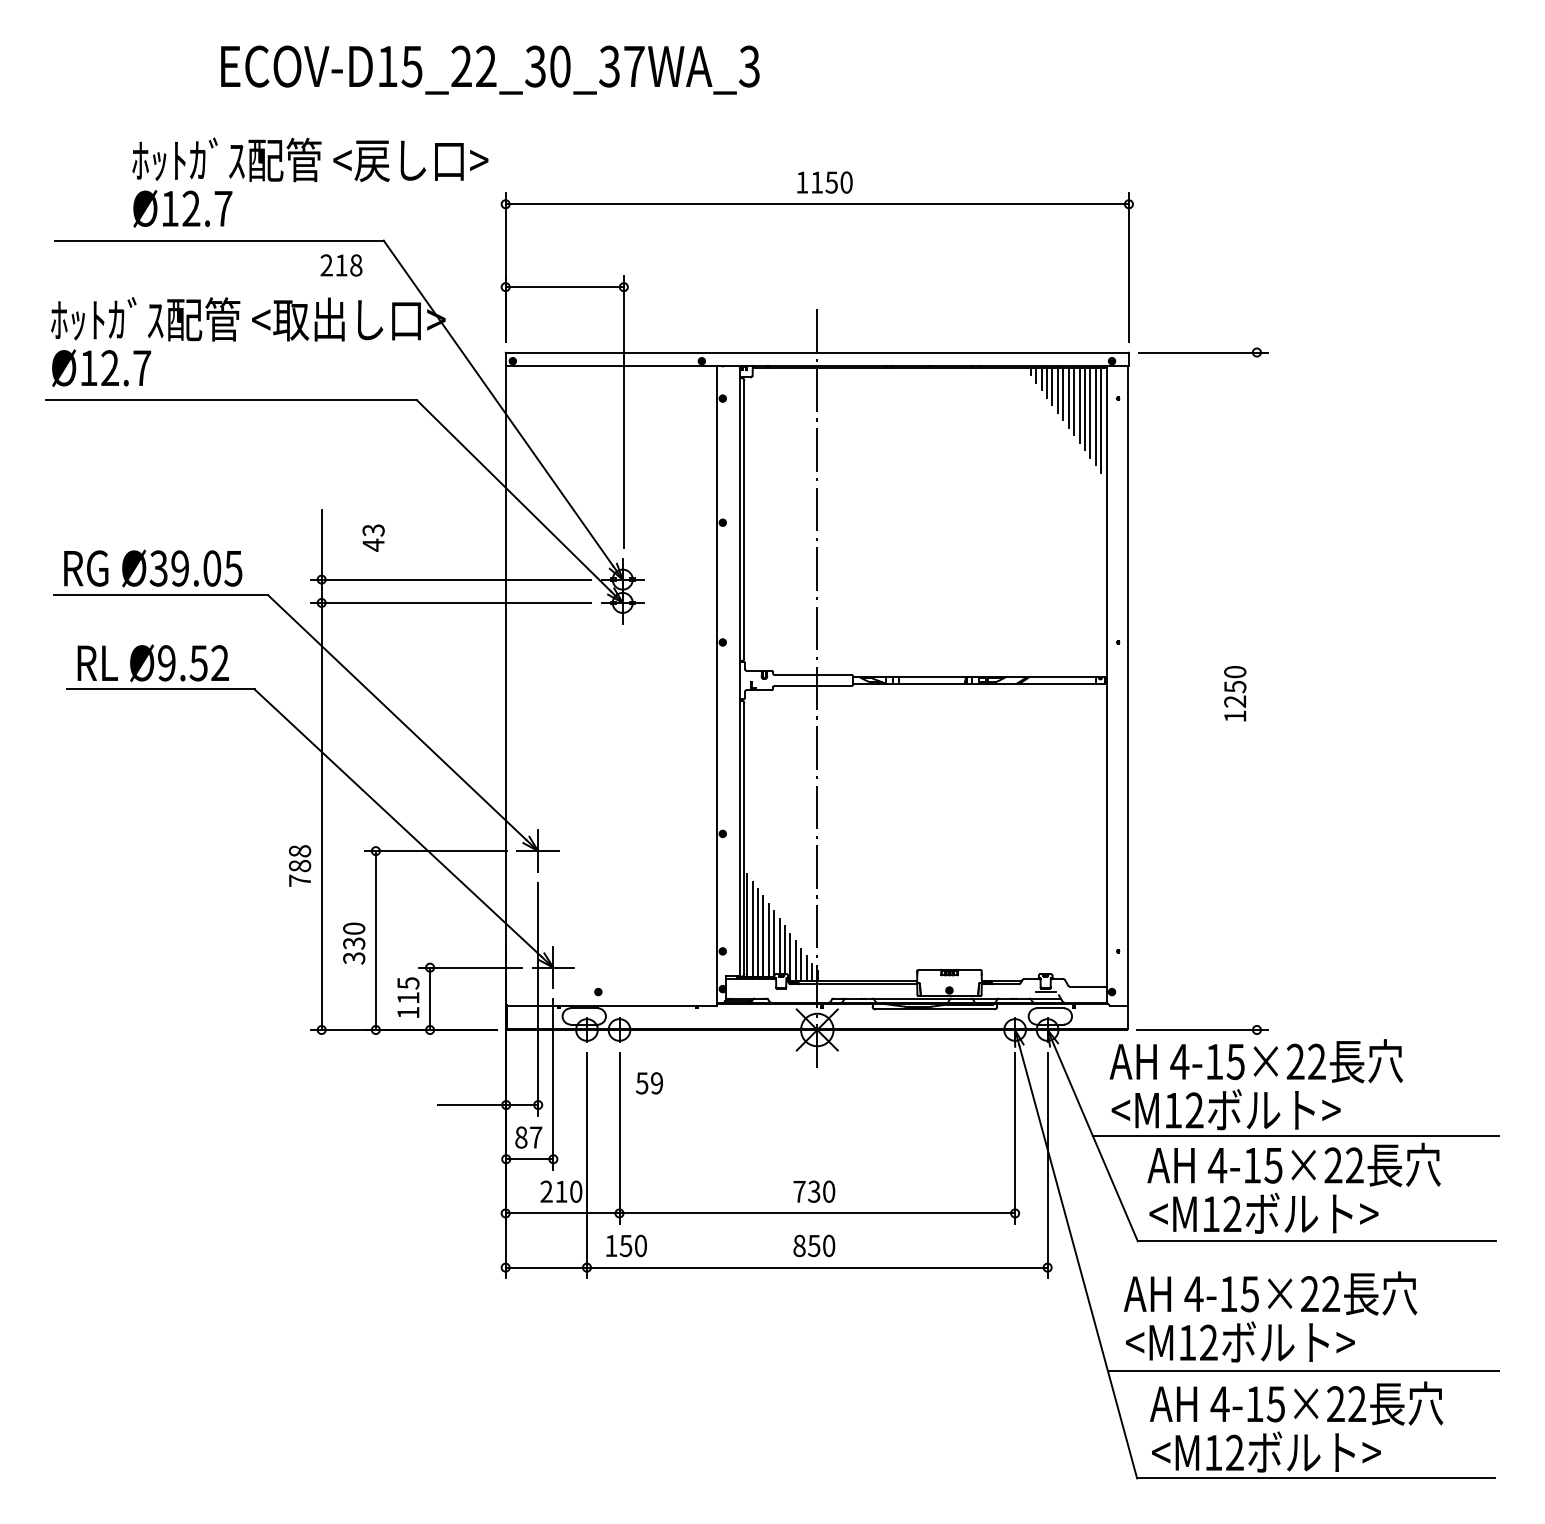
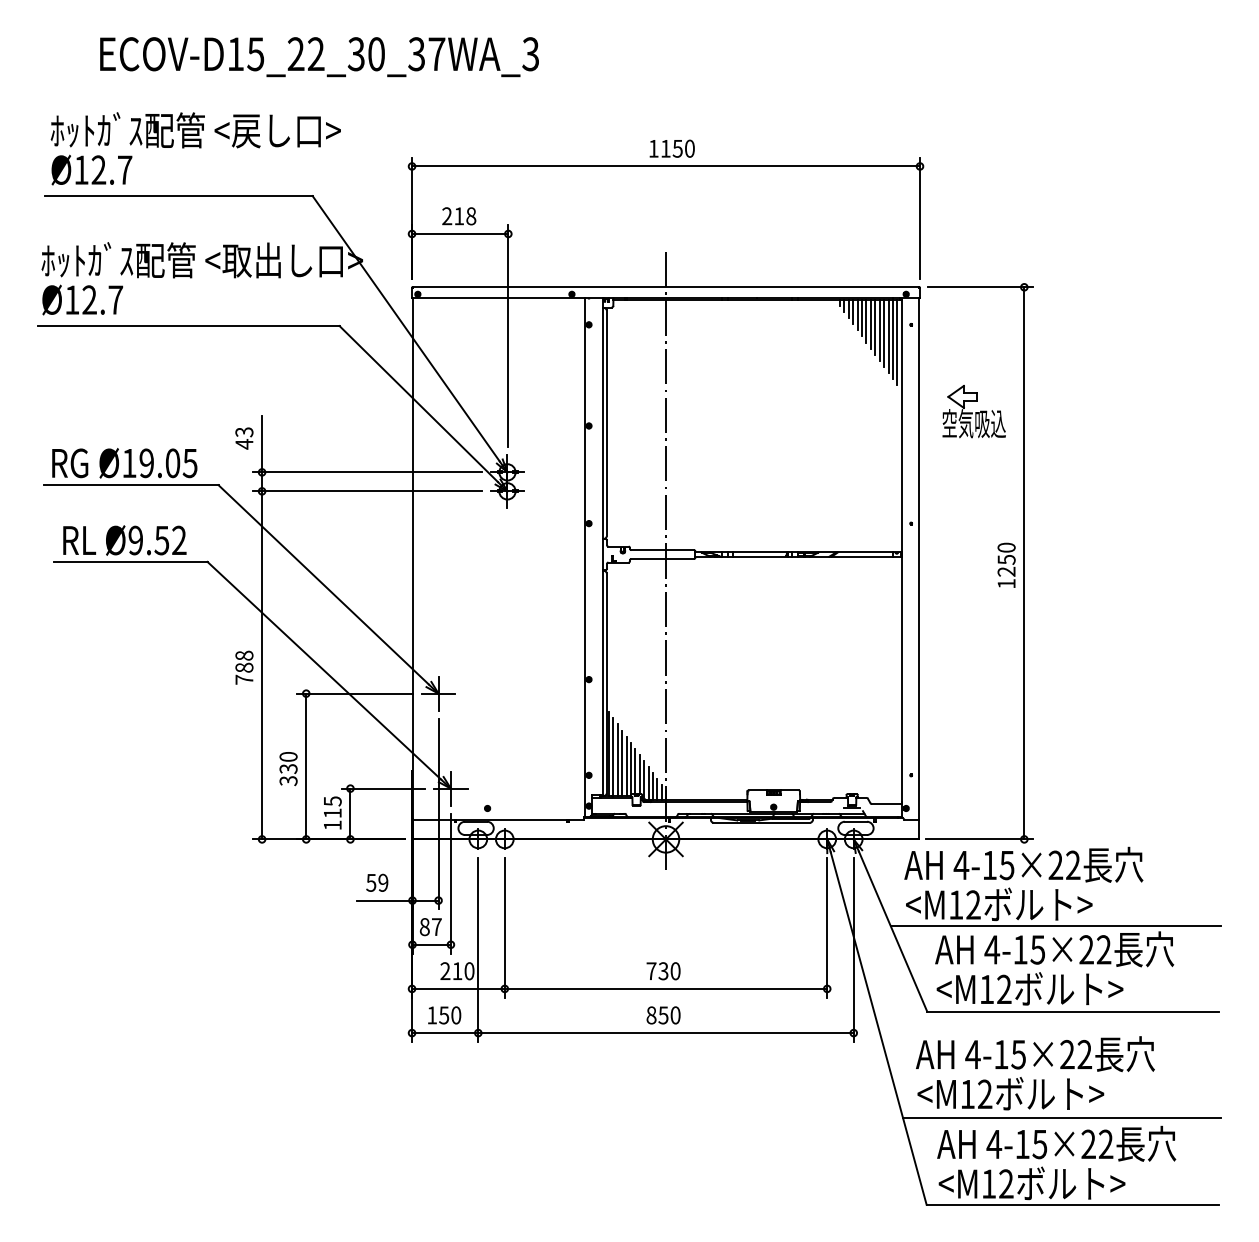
text: (490, 70) -> (319, 57), moved
text: (309, 182) -> (195, 148), moved
text: (341, 265) -> (459, 216), moved
part: (1194, 504) -> (973, 411), added
text: (373, 538) -> (244, 438), moved
text: (158, 568) -> (129, 463), Ø39.05 -> Ø19.05
line: (1257, 691) -> (1024, 563), added
text: (300, 865) -> (244, 667), moved
text: (649, 1082) -> (377, 882), moved
text: (626, 1246) -> (444, 1015), moved

